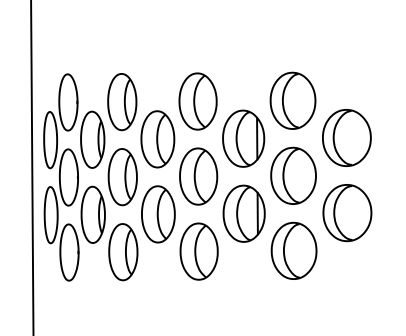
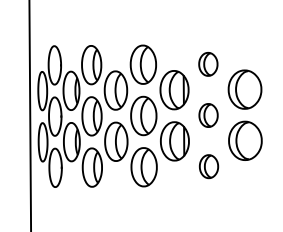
part: (293, 101) -> (208, 64), size x0.6
part: (293, 175) -> (208, 115), size x0.6
part: (293, 250) -> (208, 166), size x0.6

